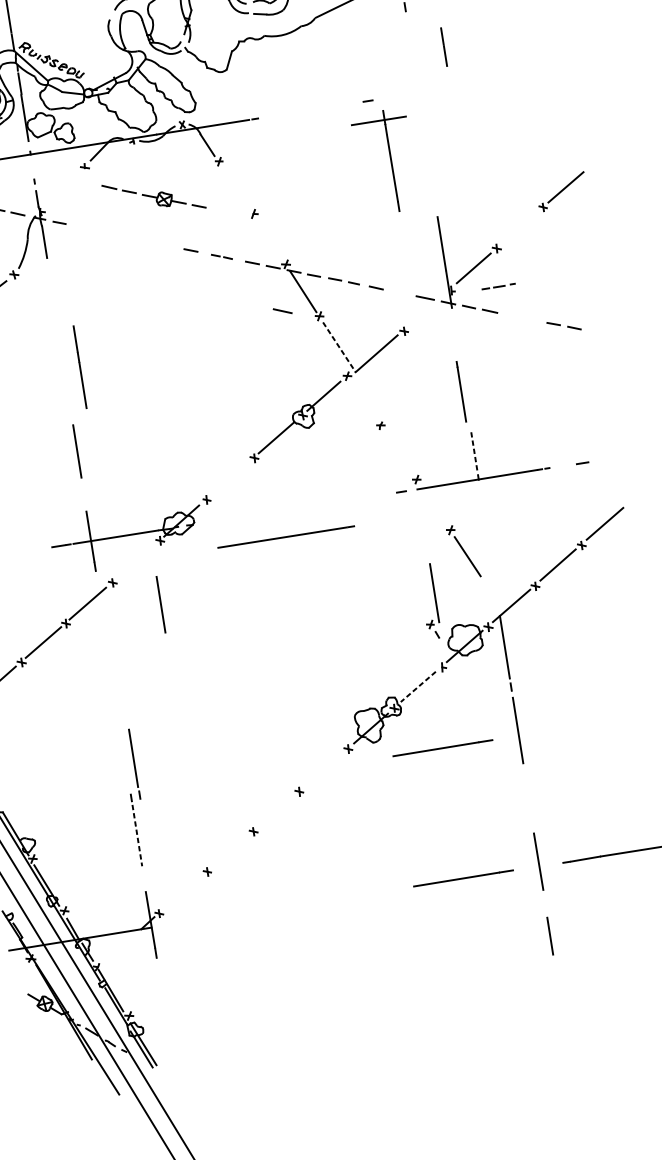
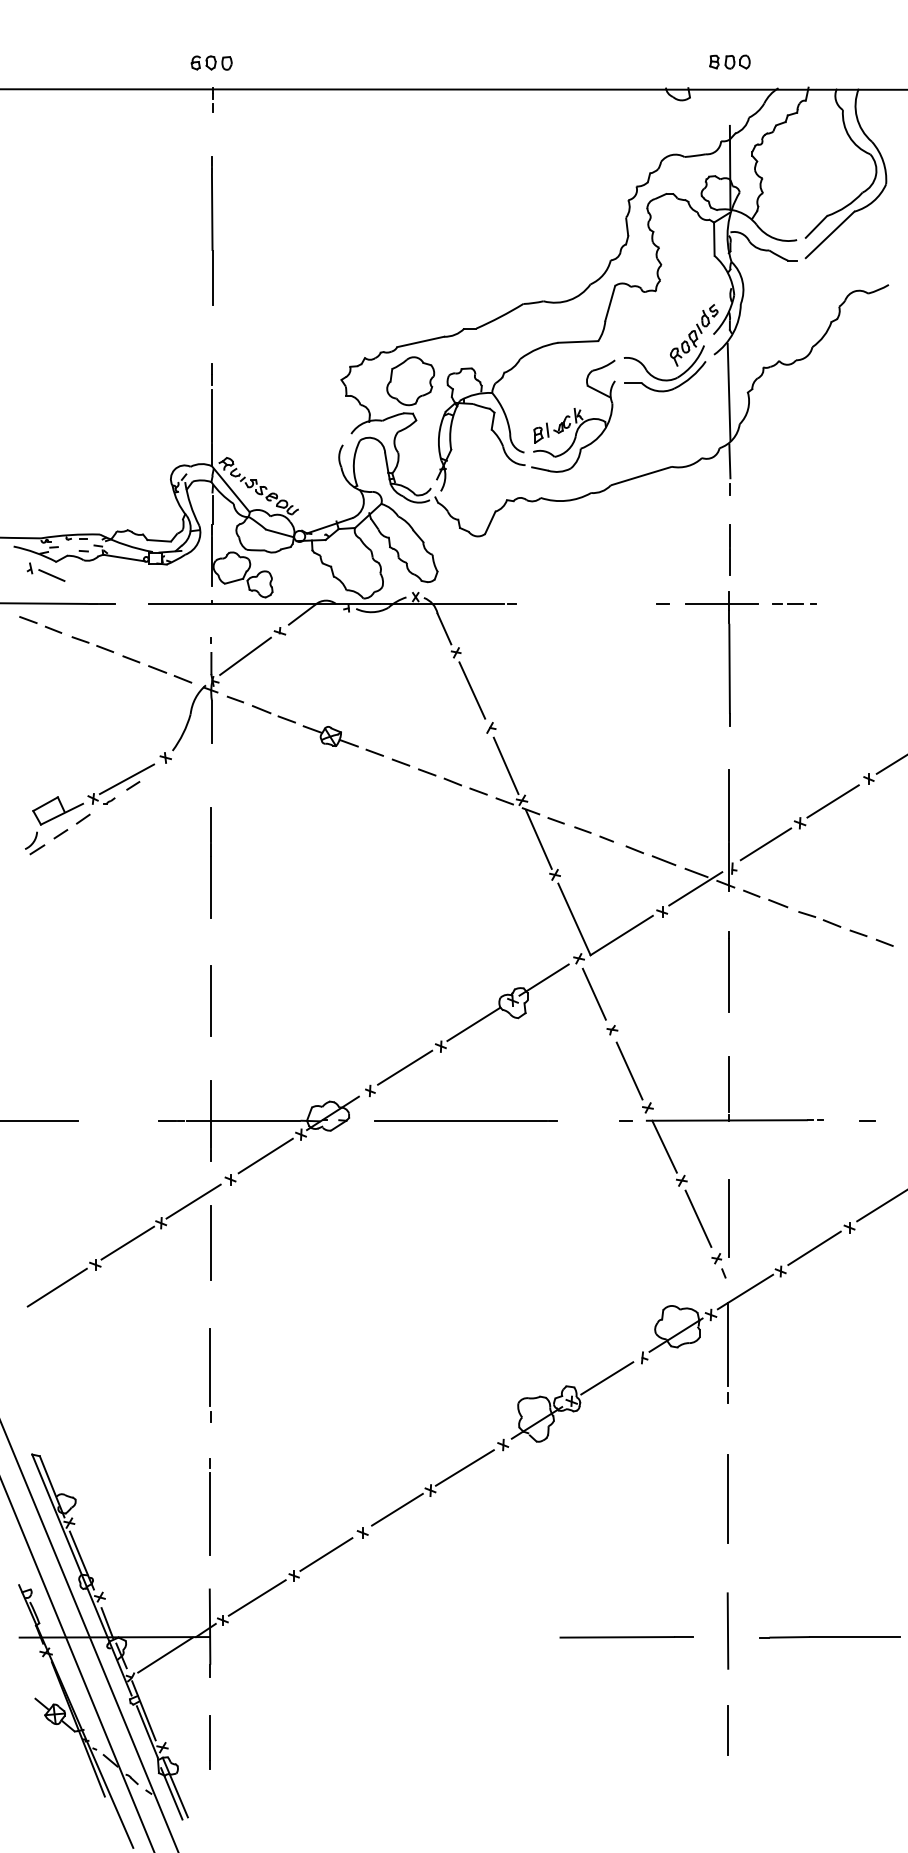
line: (443, 46) -> (729, 549), moved
part: (390, 160) -> (728, 658), moved
line: (61, 188) -> (245, 655), added
line: (235, 188) -> (472, 690), added
part: (153, 196) -> (317, 730), moved
line: (518, 228) -> (832, 801), added
line: (269, 240) -> (505, 765), added
part: (221, 257) -> (439, 777), size x1.67
line: (498, 286) -> (794, 603), moved
line: (426, 309) -> (695, 888), added
line: (282, 311) -> (663, 860), moved
part: (522, 318) -> (819, 919), added
line: (339, 347) -> (574, 919), dashed -> solid
line: (79, 367) -> (210, 862), moved
line: (460, 391) -> (728, 971), moved
line: (362, 400) -> (593, 993), added
line: (398, 453) -> (629, 1070), added
line: (474, 453) -> (728, 1085), dashed -> solid
line: (230, 478) -> (405, 1067), added
line: (433, 506) -> (664, 1146), added
line: (285, 536) -> (465, 1120), moved
line: (136, 560) -> (265, 1155), added
part: (435, 600) -> (728, 1228), moved
line: (160, 604) -> (210, 1242), moved
line: (418, 686) -> (607, 1378), dashed -> solid
line: (517, 730) -> (727, 1498), moved
line: (442, 748) -> (626, 1463), removed
line: (134, 764) -> (210, 1375), moved
line: (322, 770) -> (464, 1467), added
line: (276, 809) -> (397, 1509), added
line: (137, 835) -> (210, 1514), dashed -> solid
line: (229, 852) -> (326, 1554), added
line: (181, 892) -> (256, 1597), added
line: (120, 945) -> (165, 1654), added
line: (163, 1006) -> (209, 1742), added

